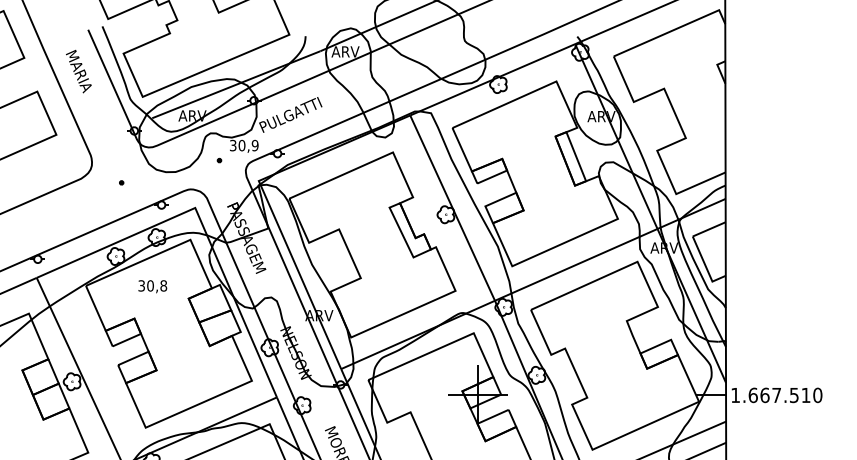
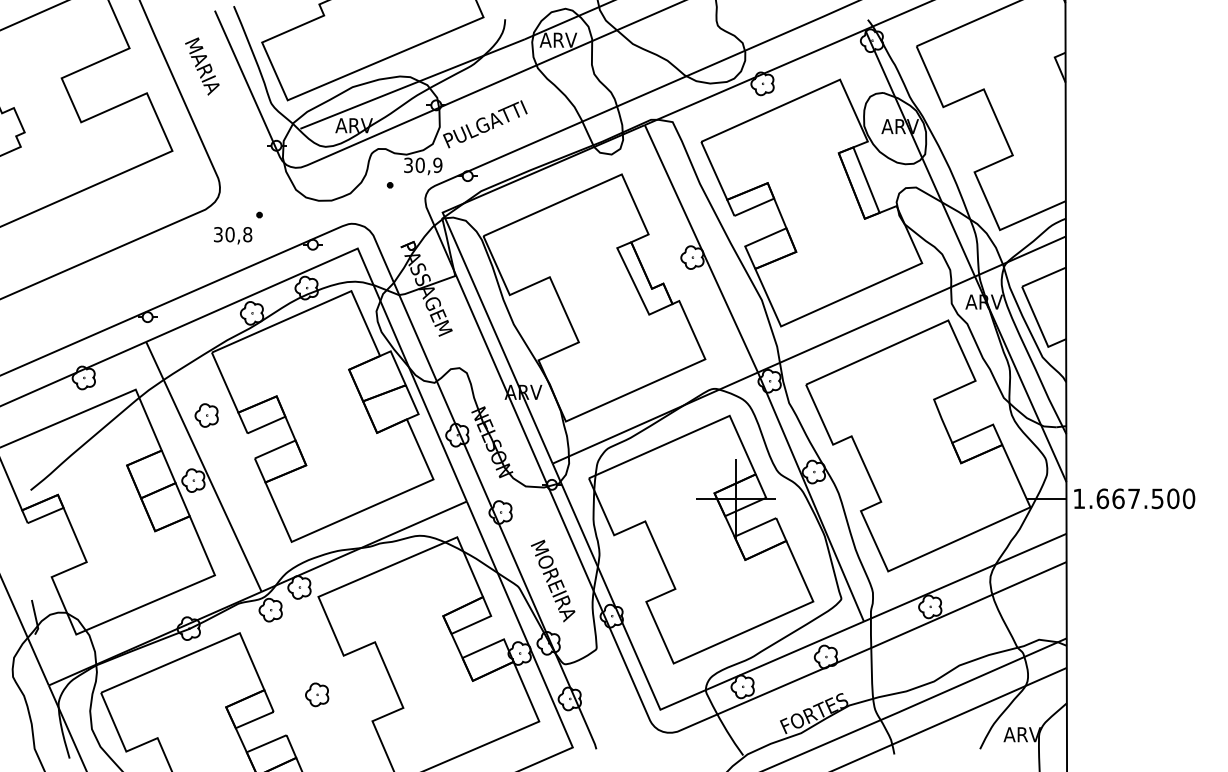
text: (153, 286) -> (233, 235), moved
part: (81, 332) -> (206, 415), added
text: (806, 395) -> (1173, 498), 1.667.510 -> 1.667.500

